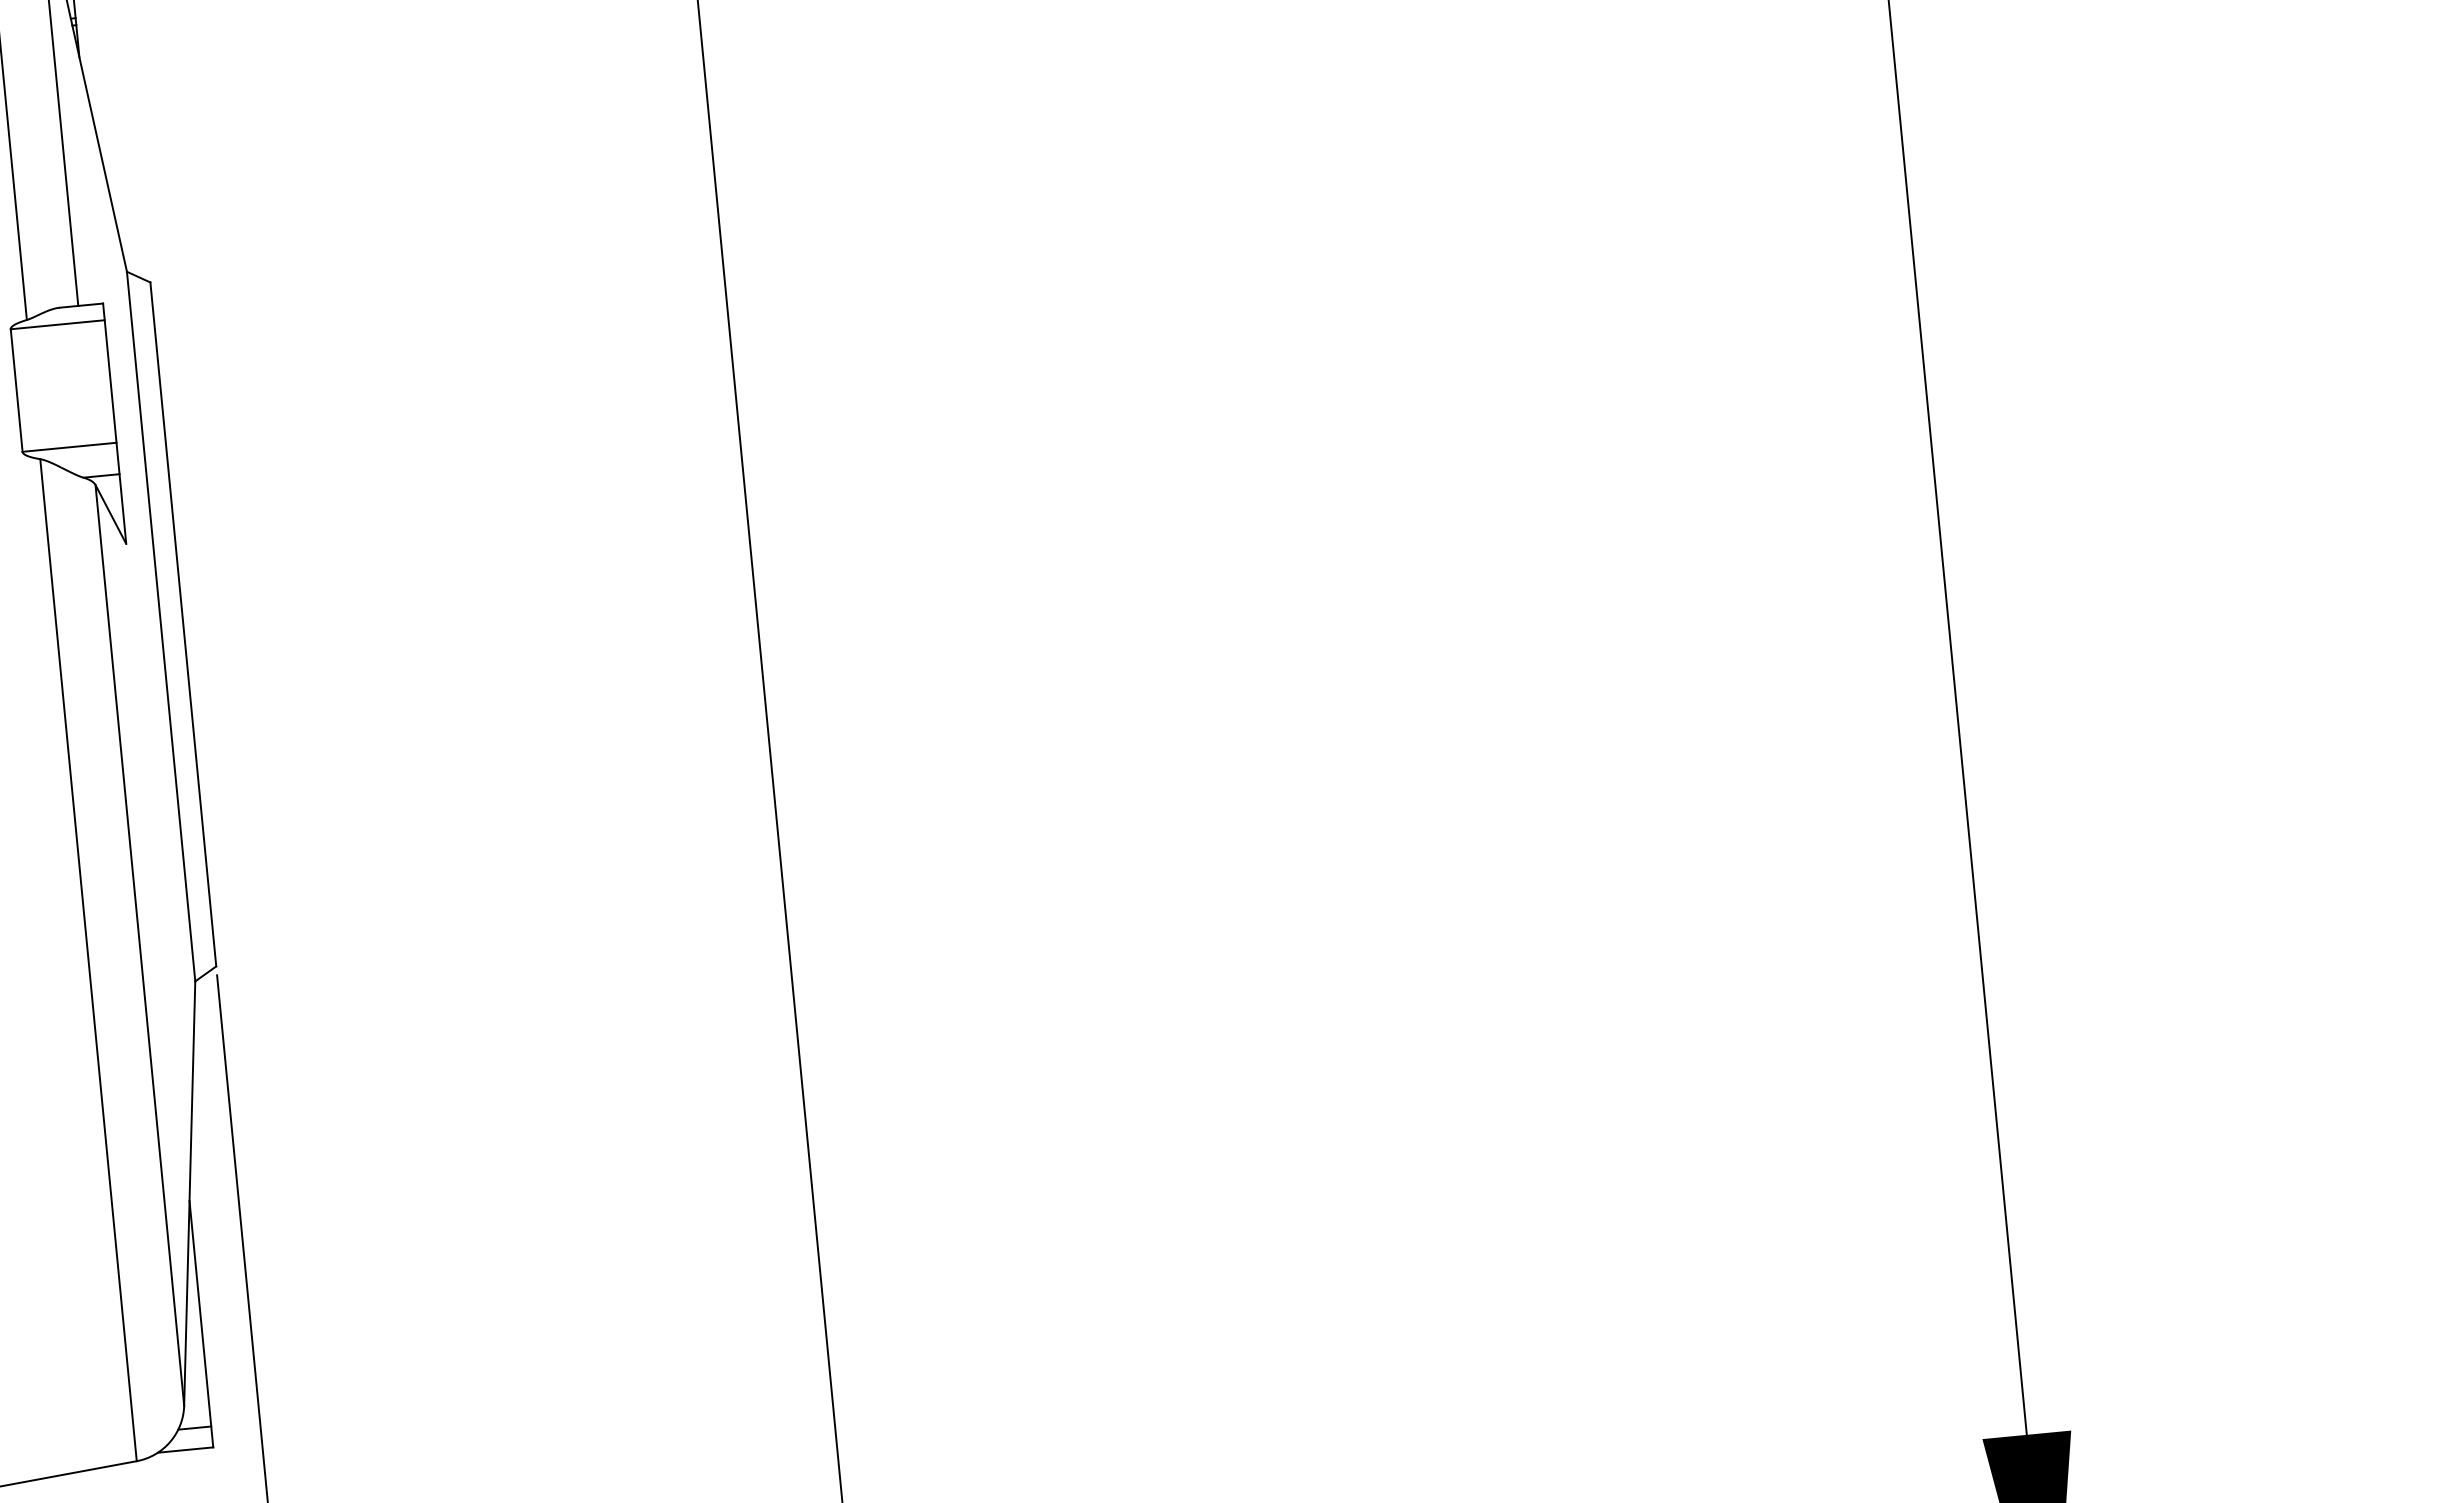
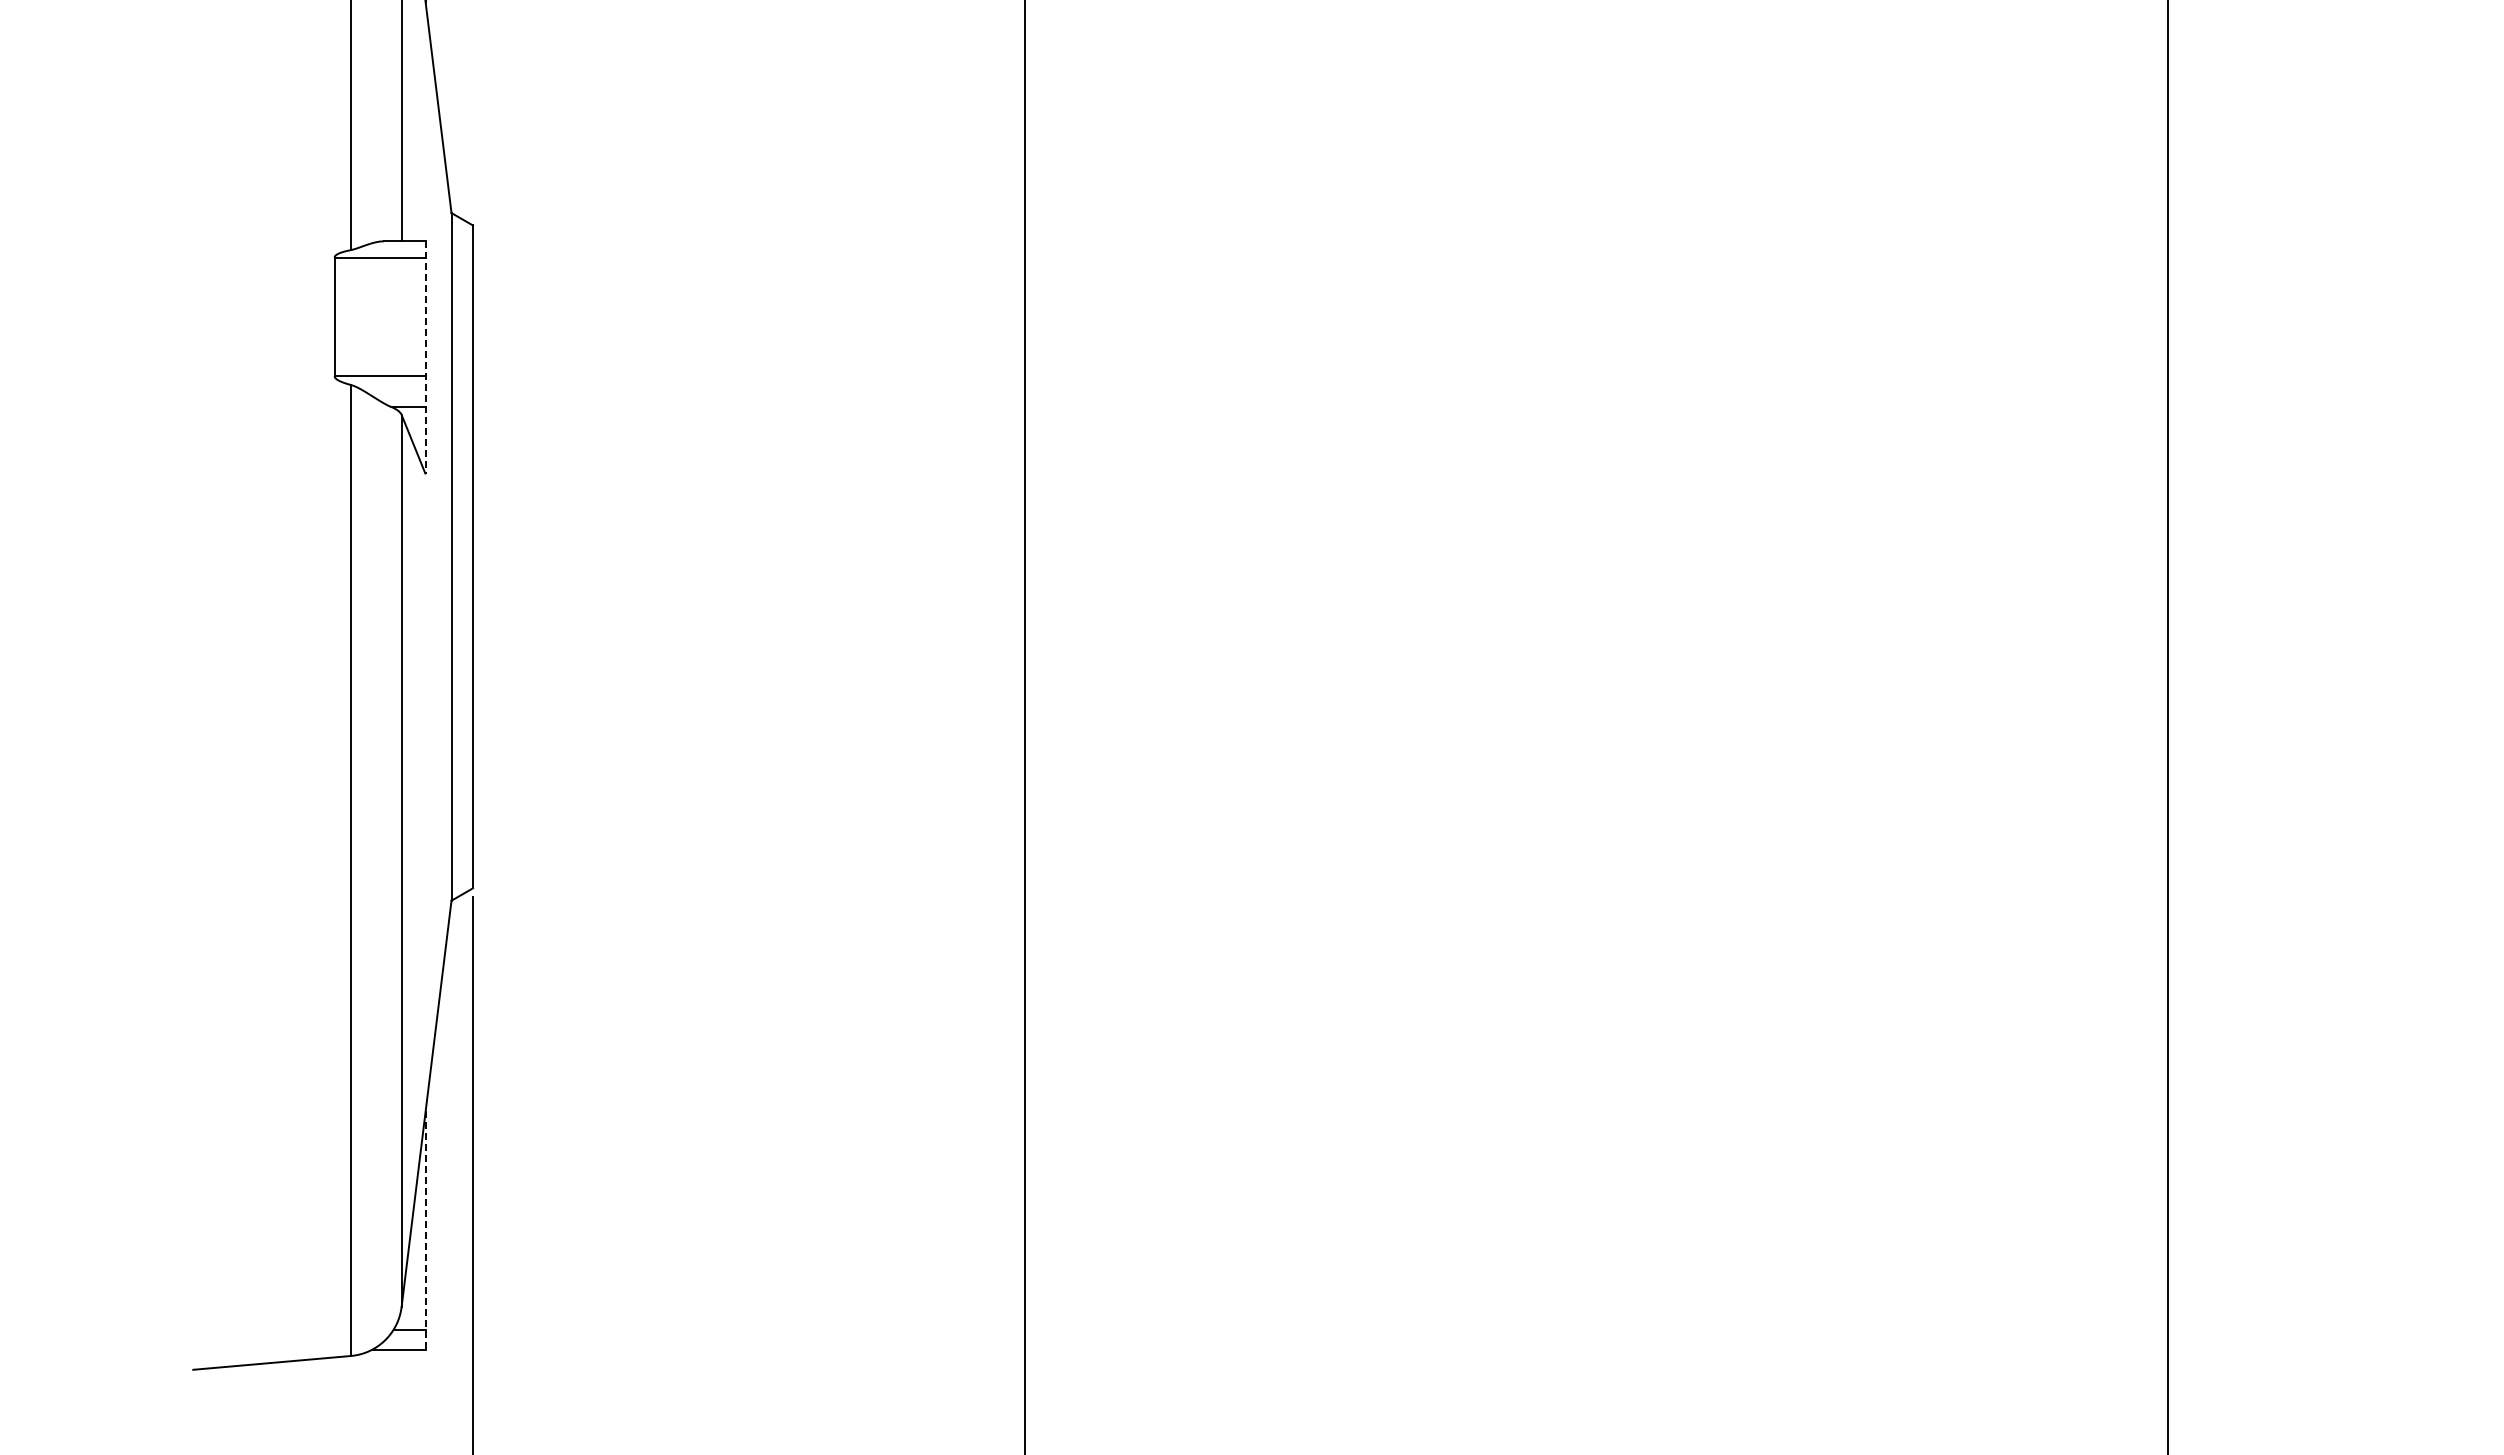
line: (114, 424) -> (425, 358), solid -> dashed
line: (201, 1324) -> (425, 1230), solid -> dashed

